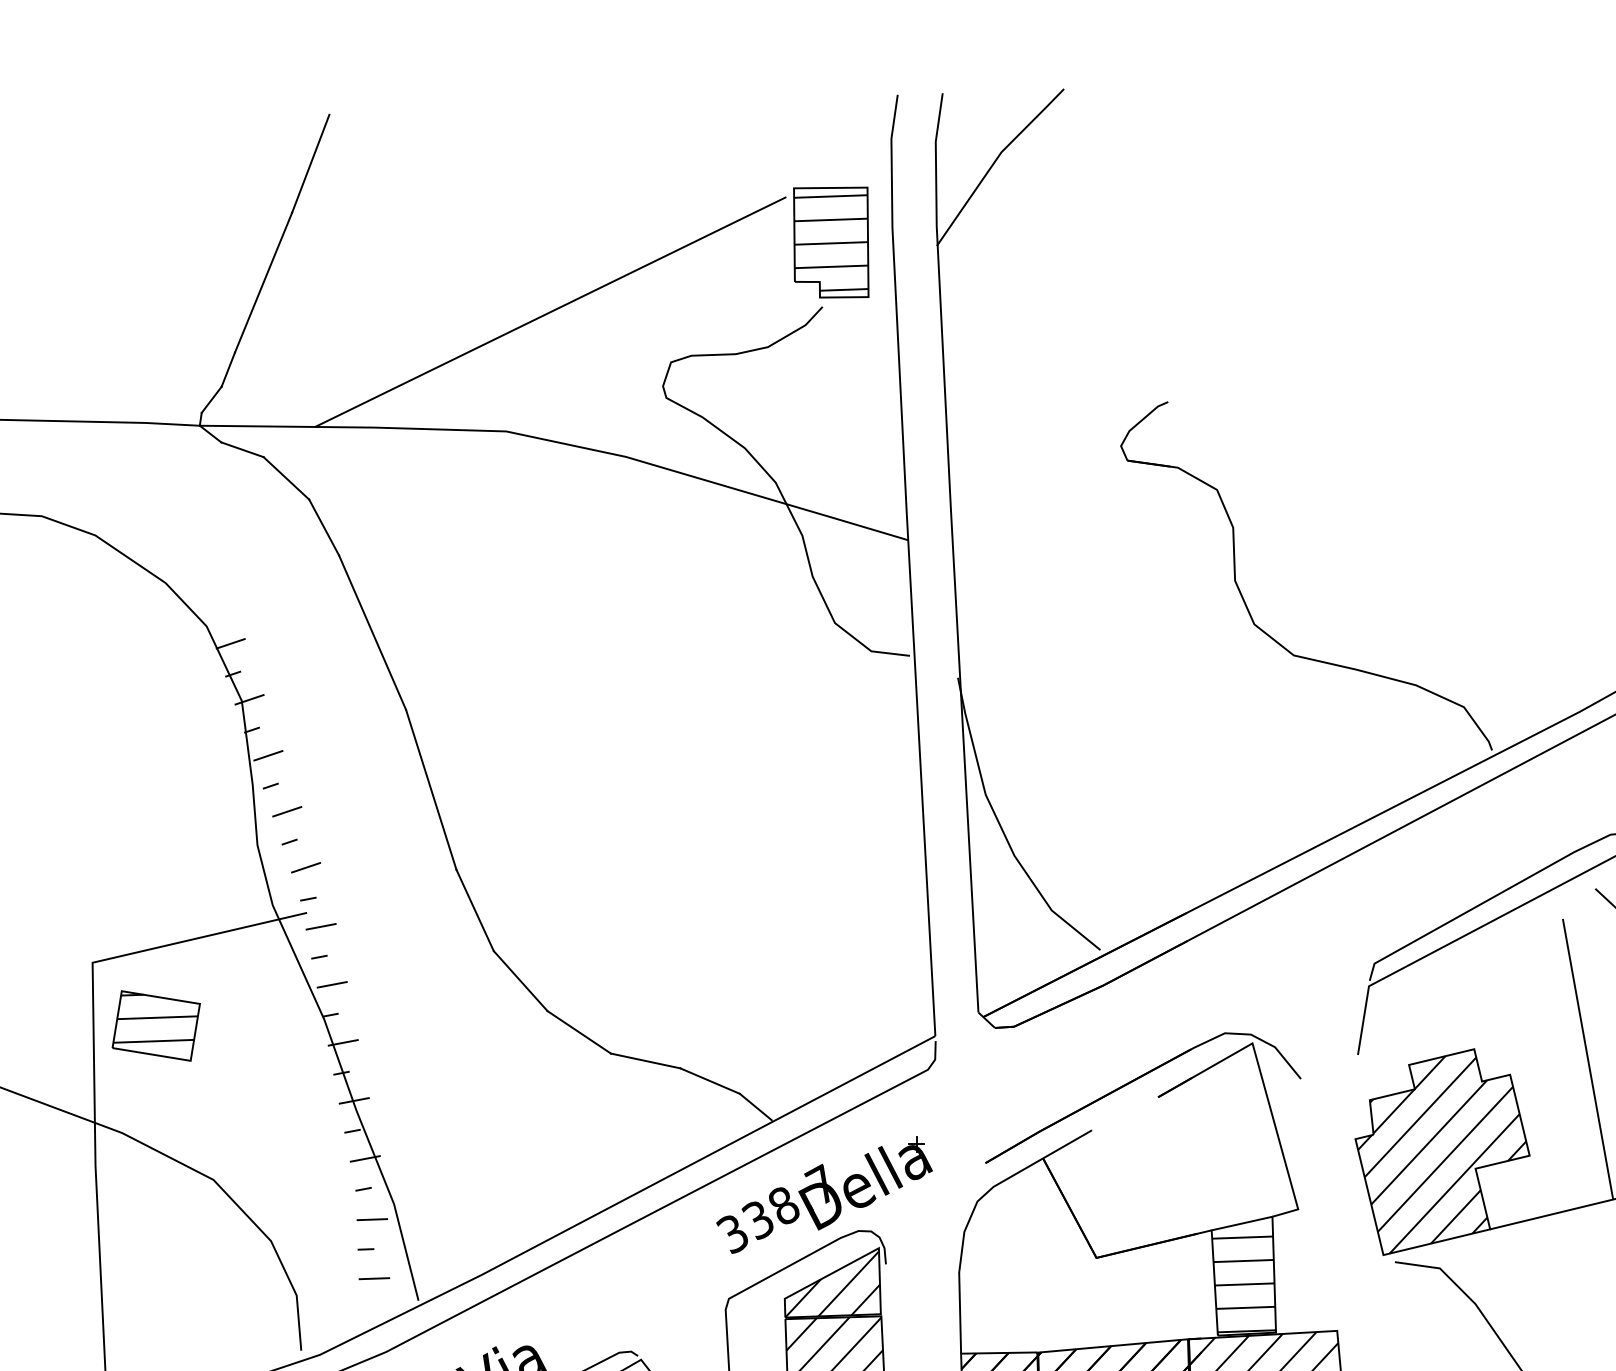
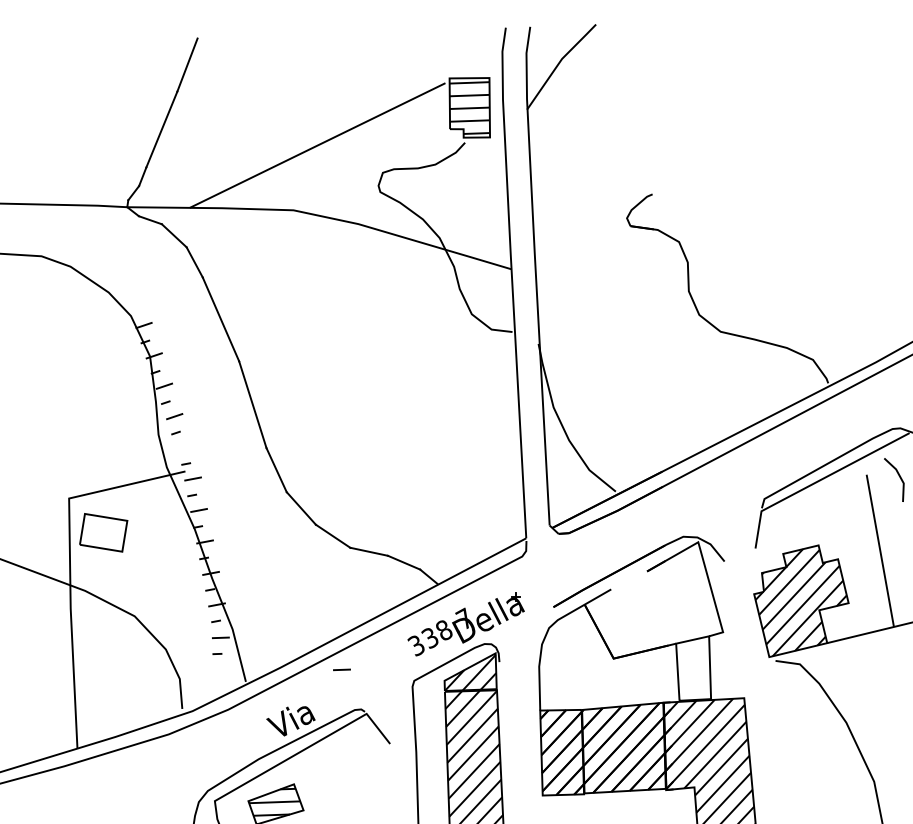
line: (305, 866) -> (184, 446), removed
hatch: (155, 1018) -> (103, 528), removed
line: (373, 1277) -> (341, 669), moved
hatch: (1243, 1283) -> (693, 672), removed

